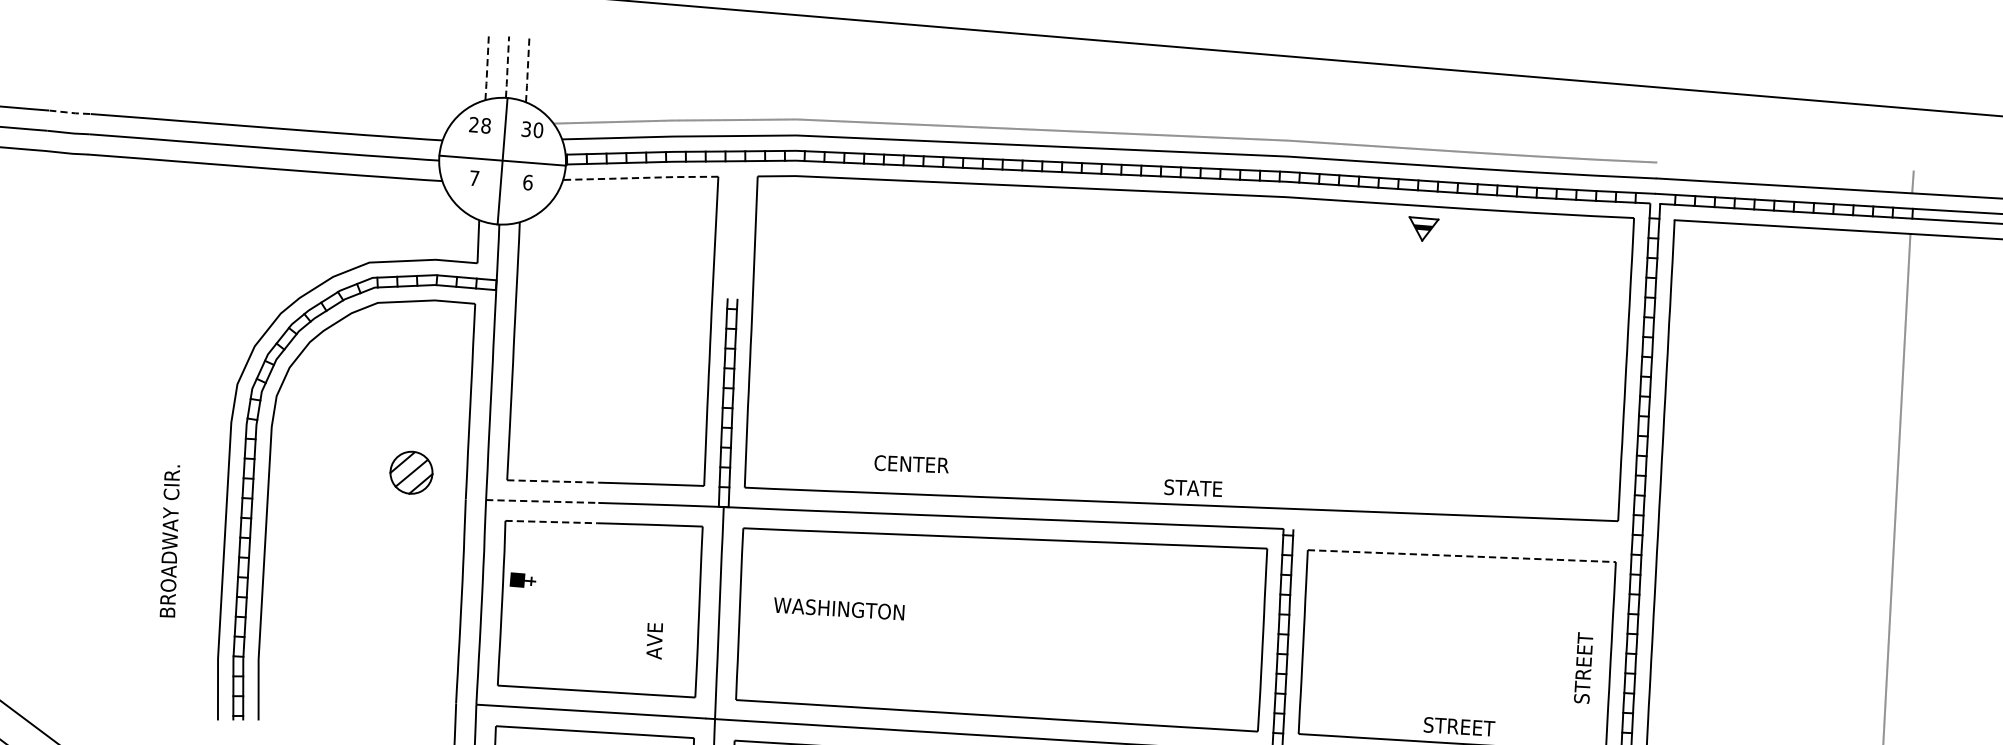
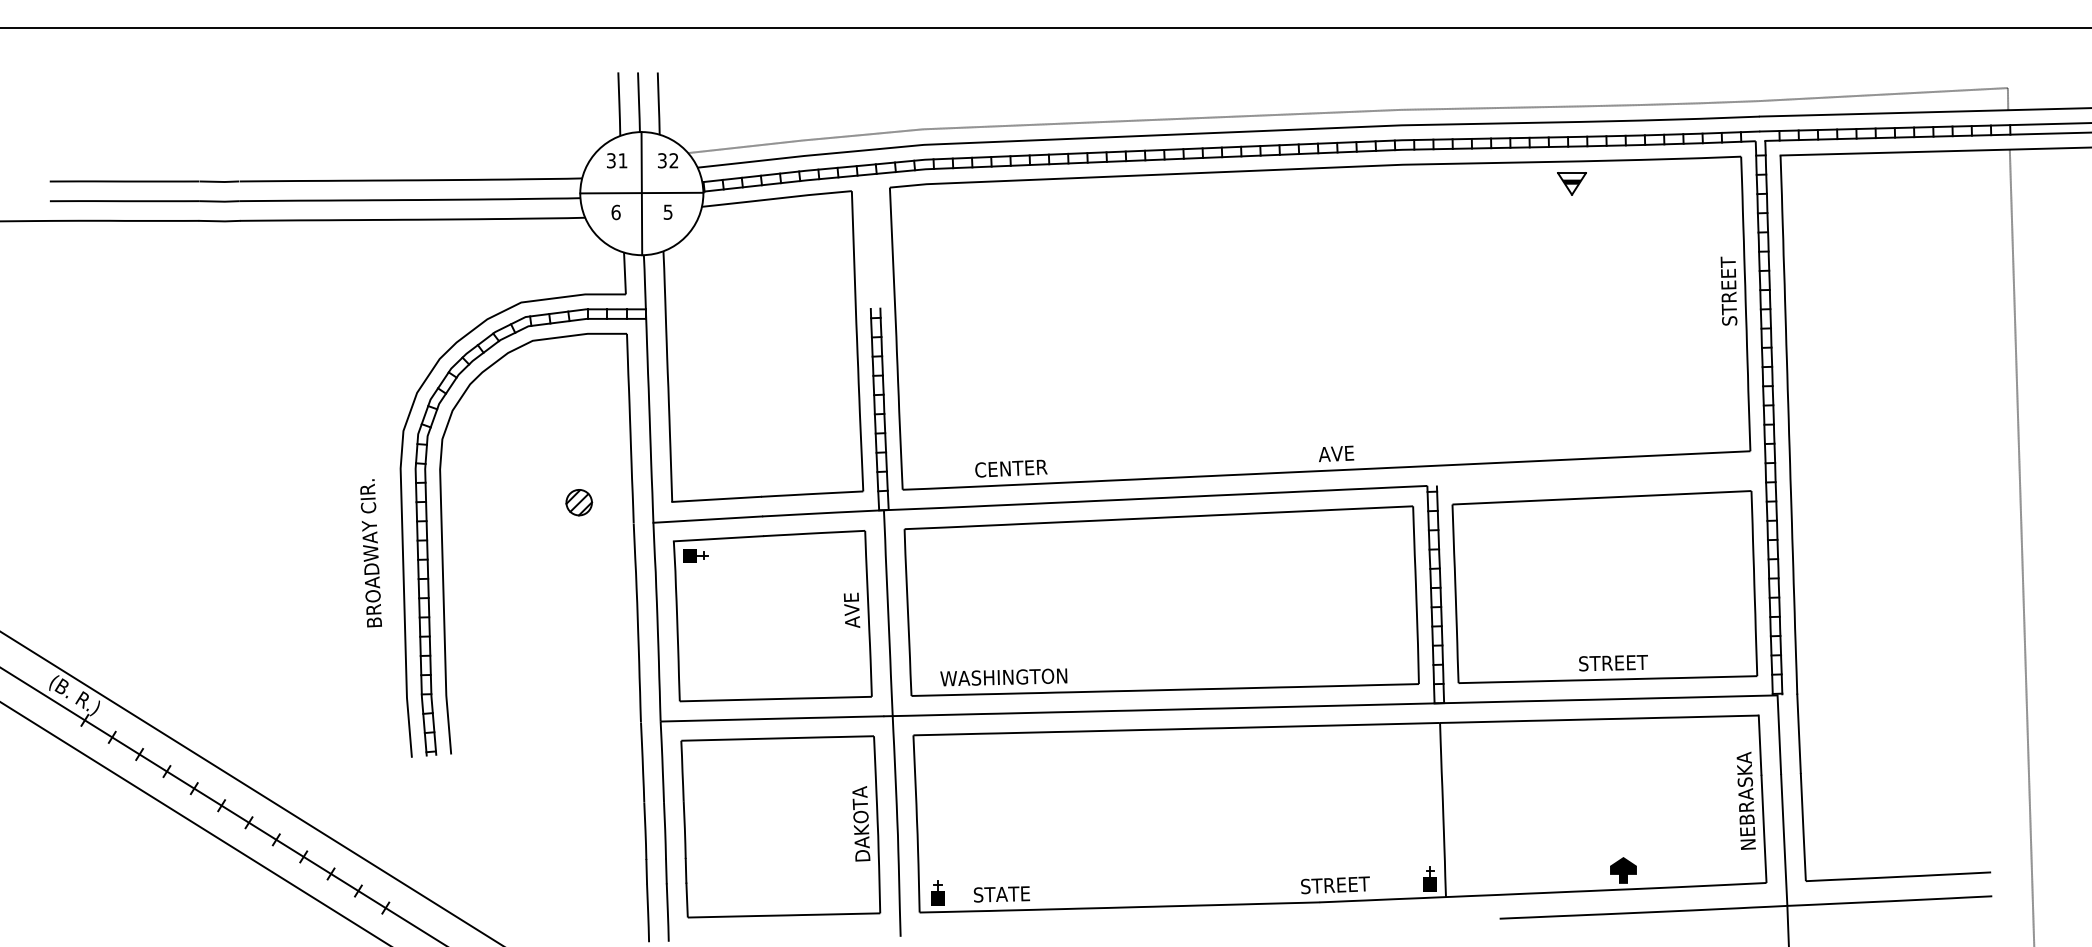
line: (487, 67) -> (619, 104), dashed -> solid
line: (507, 68) -> (639, 103), dashed -> solid
line: (527, 70) -> (658, 103), dashed -> solid
line: (70, 112) -> (219, 181), dashed -> solid
text: (480, 125) -> (617, 160), 28 -> 31
text: (537, 129) -> (673, 160), 30 -> 32
line: (1785, 166) -> (1883, 94), added
line: (640, 177) -> (776, 198), dashed -> solid
text: (473, 178) -> (615, 212), 7 -> 6
text: (527, 181) -> (667, 211), 6 -> 5
part: (1422, 229) -> (1571, 183), moved
text: (911, 464) -> (1011, 468), moved
part: (411, 472) -> (579, 502), size x0.62
line: (553, 481) -> (717, 499), dashed -> solid
text: (1193, 487) -> (1336, 453), STATE -> AVE
line: (542, 501) -> (708, 519), dashed -> solid
line: (551, 521) -> (718, 538), dashed -> solid
text: (169, 541) -> (370, 553), moved
line: (1461, 555) -> (1601, 497), dashed -> solid
part: (522, 580) -> (695, 555), moved
text: (838, 608) -> (1003, 677), moved
text: (654, 639) -> (851, 609), moved
text: (1583, 667) -> (1728, 290), moved

